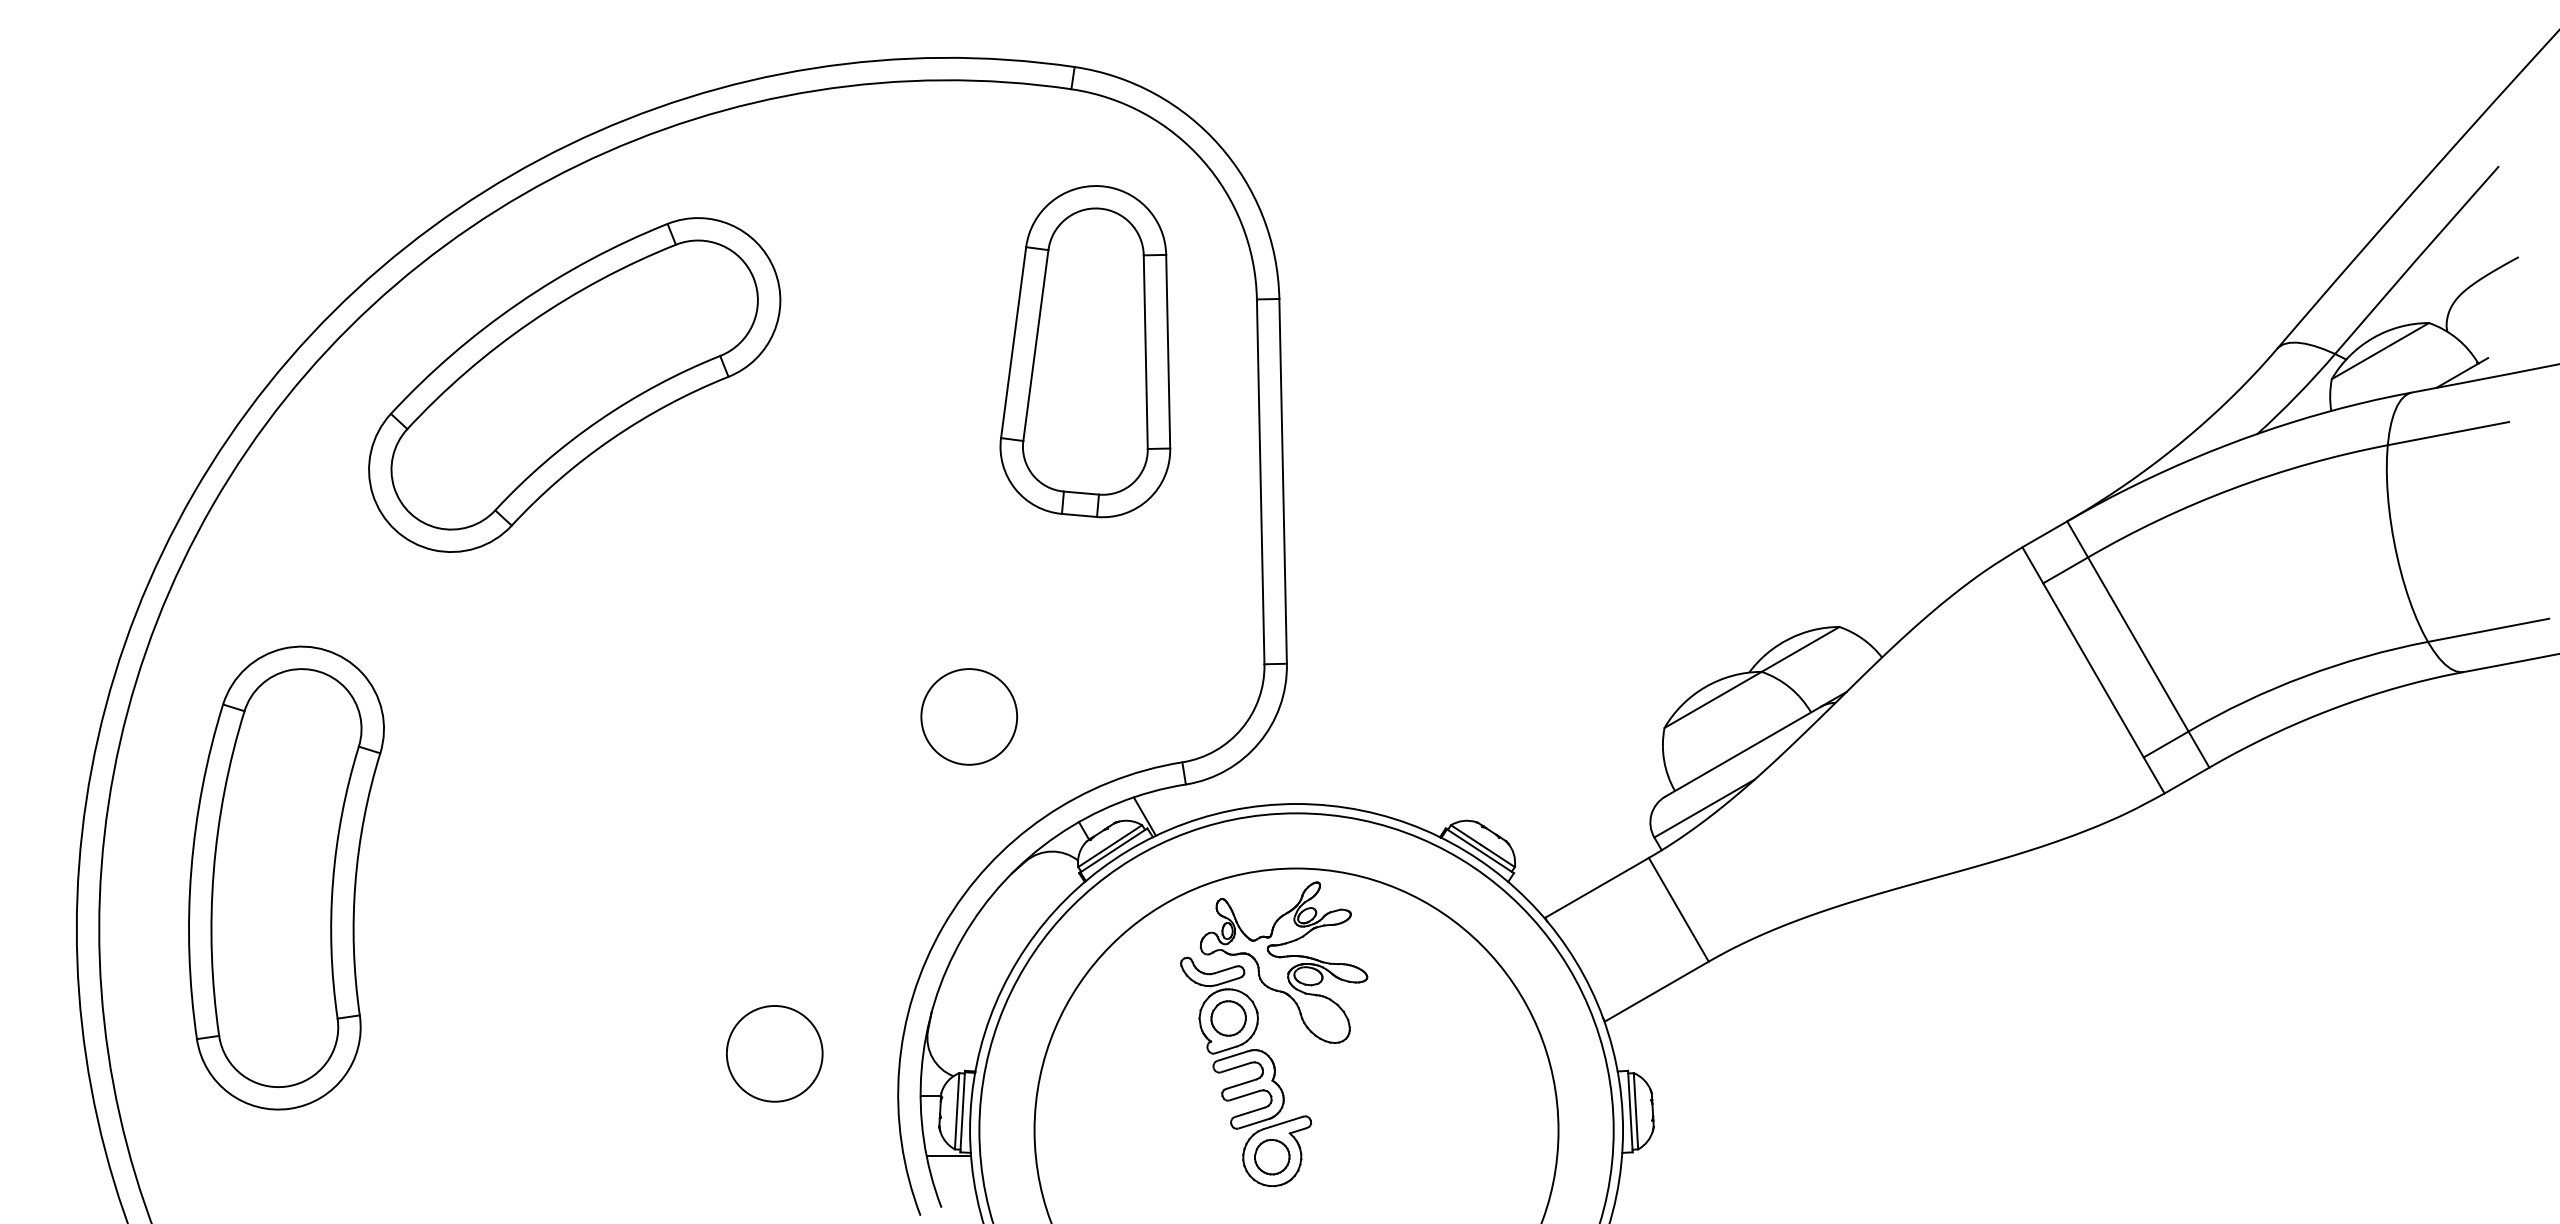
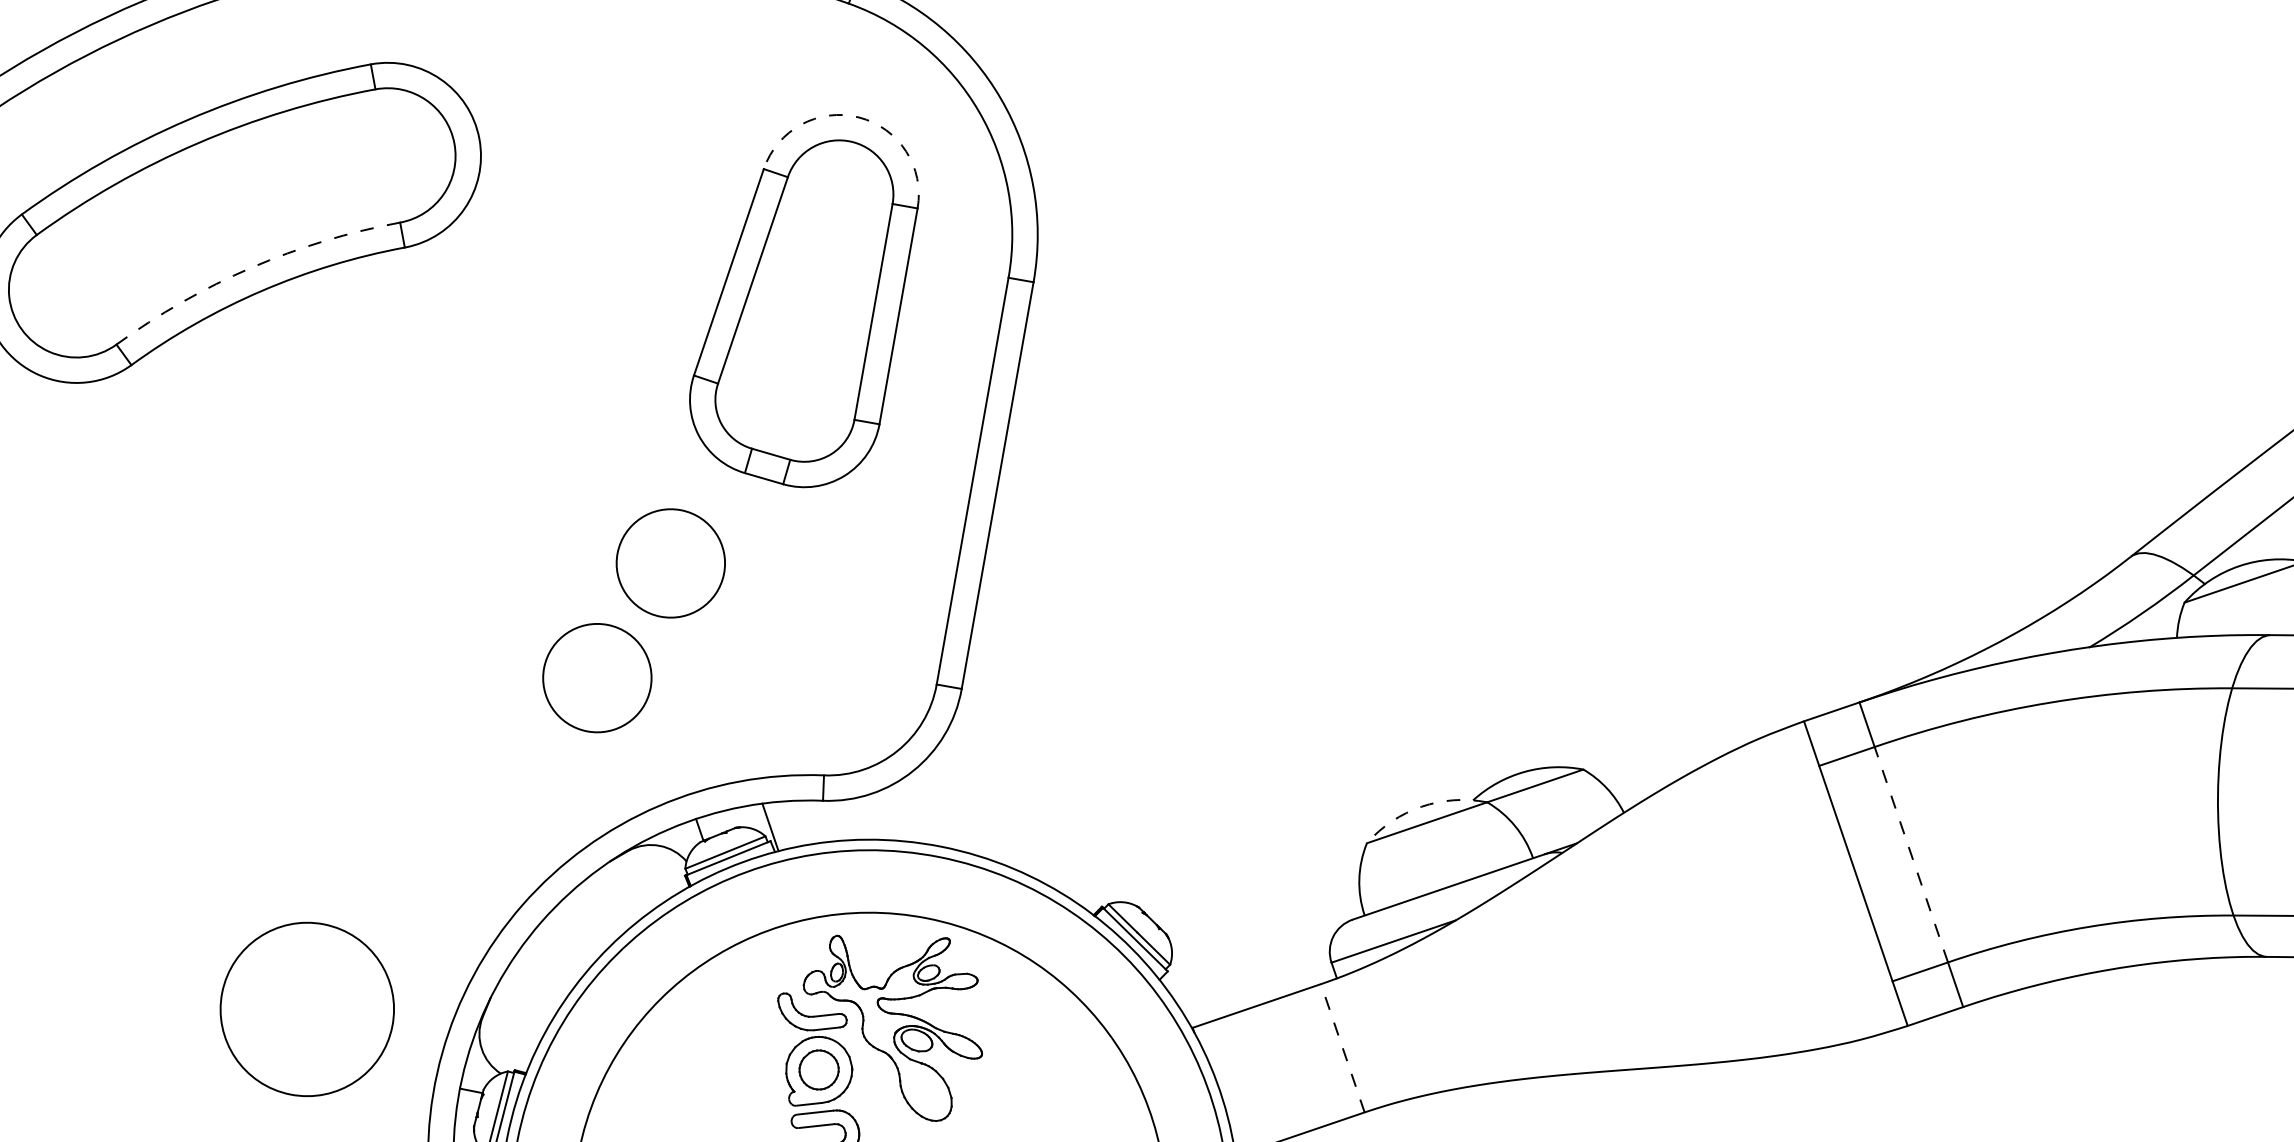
arc: (1099, 186) -> (858, 117), solid -> dashed
arc: (599, 420) -> (251, 267), solid -> dashed
circle: (1012, 604) -> (670, 562), added
line: (2138, 644) -> (1911, 854), solid -> dashed
arc: (1705, 686) -> (1421, 806), solid -> dashed
line: (1678, 909) -> (1342, 1047), solid -> dashed
circle: (774, 1053) -> (307, 1009), size x1.6

